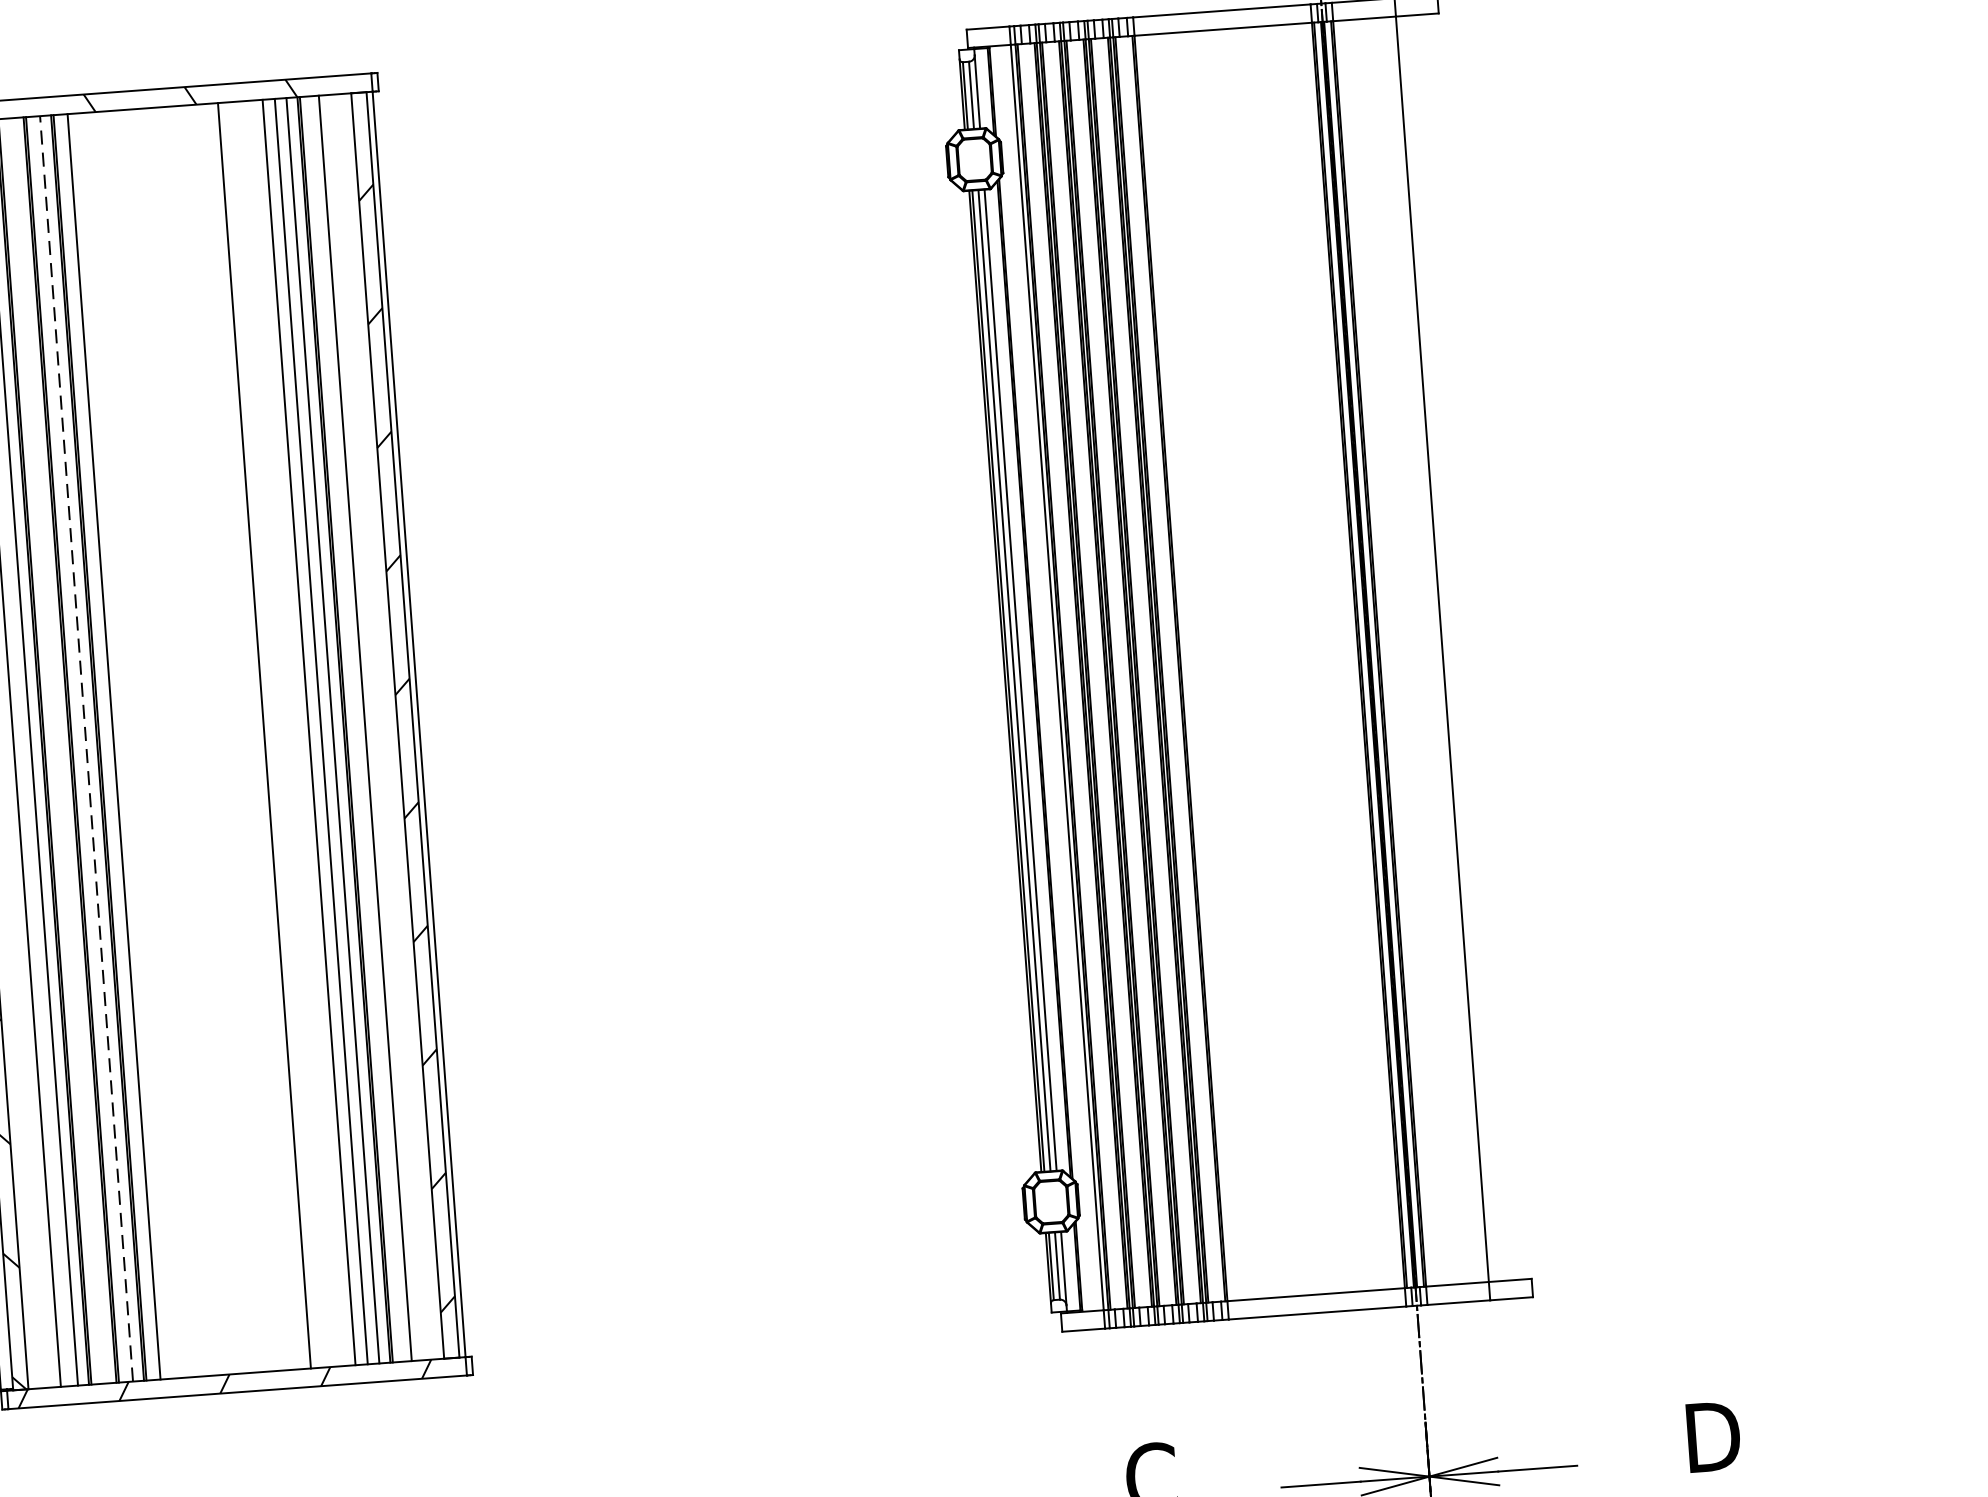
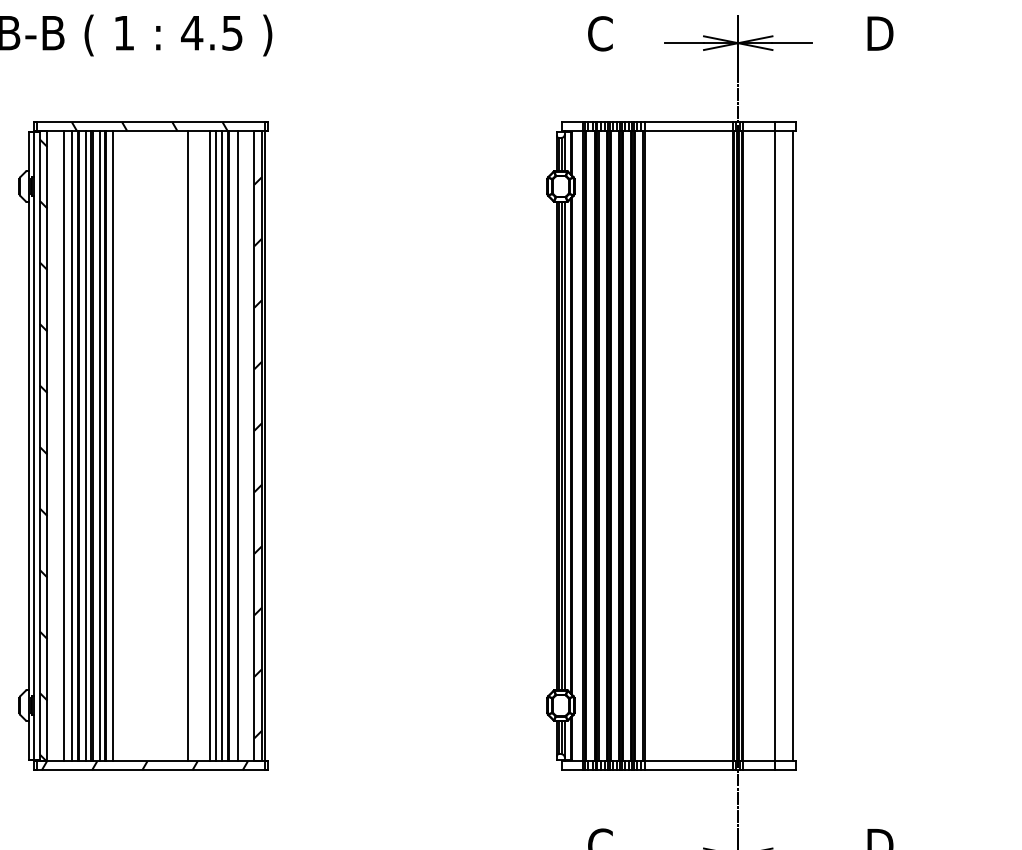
line: (1478, 647) -> (792, 446), added
line: (86, 747) -> (99, 445), dashed -> solid
line: (58, 751) -> (85, 446), added

